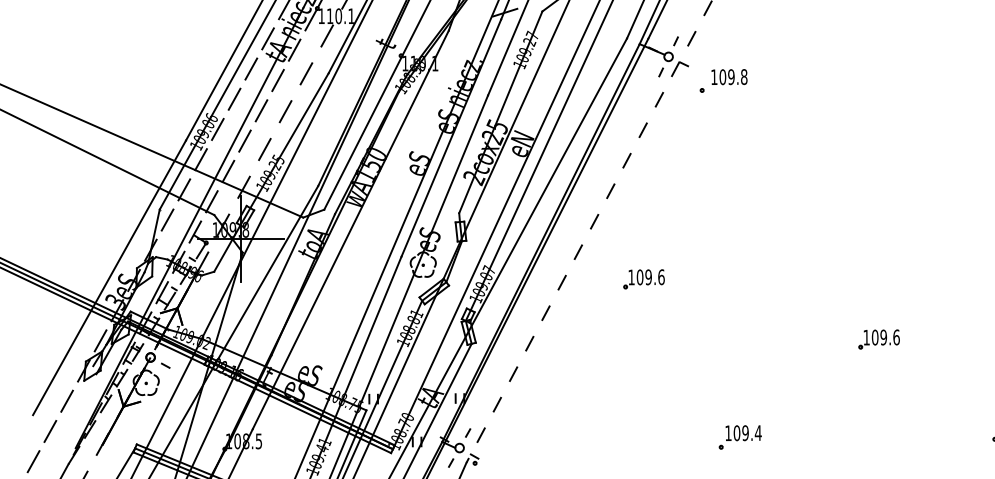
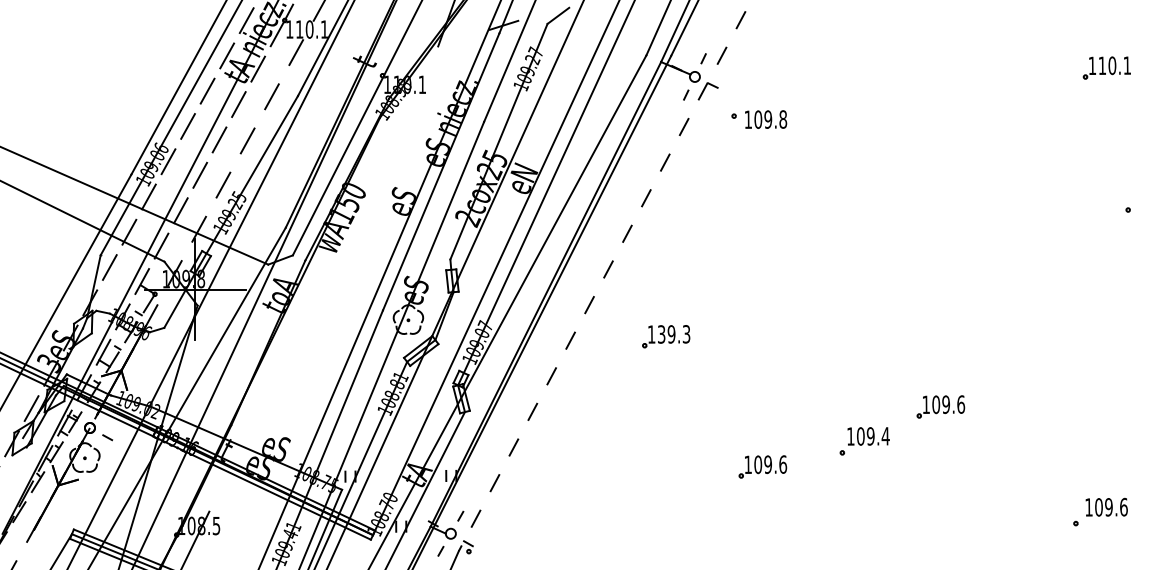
text: (729, 77) -> (766, 119), moved
line: (350, 229) -> (323, 278), removed
text: (650, 277) -> (673, 334), 109.6 -> 139.3
part: (726, 390) -> (762, 466), added
part: (740, 437) -> (864, 441), moved

